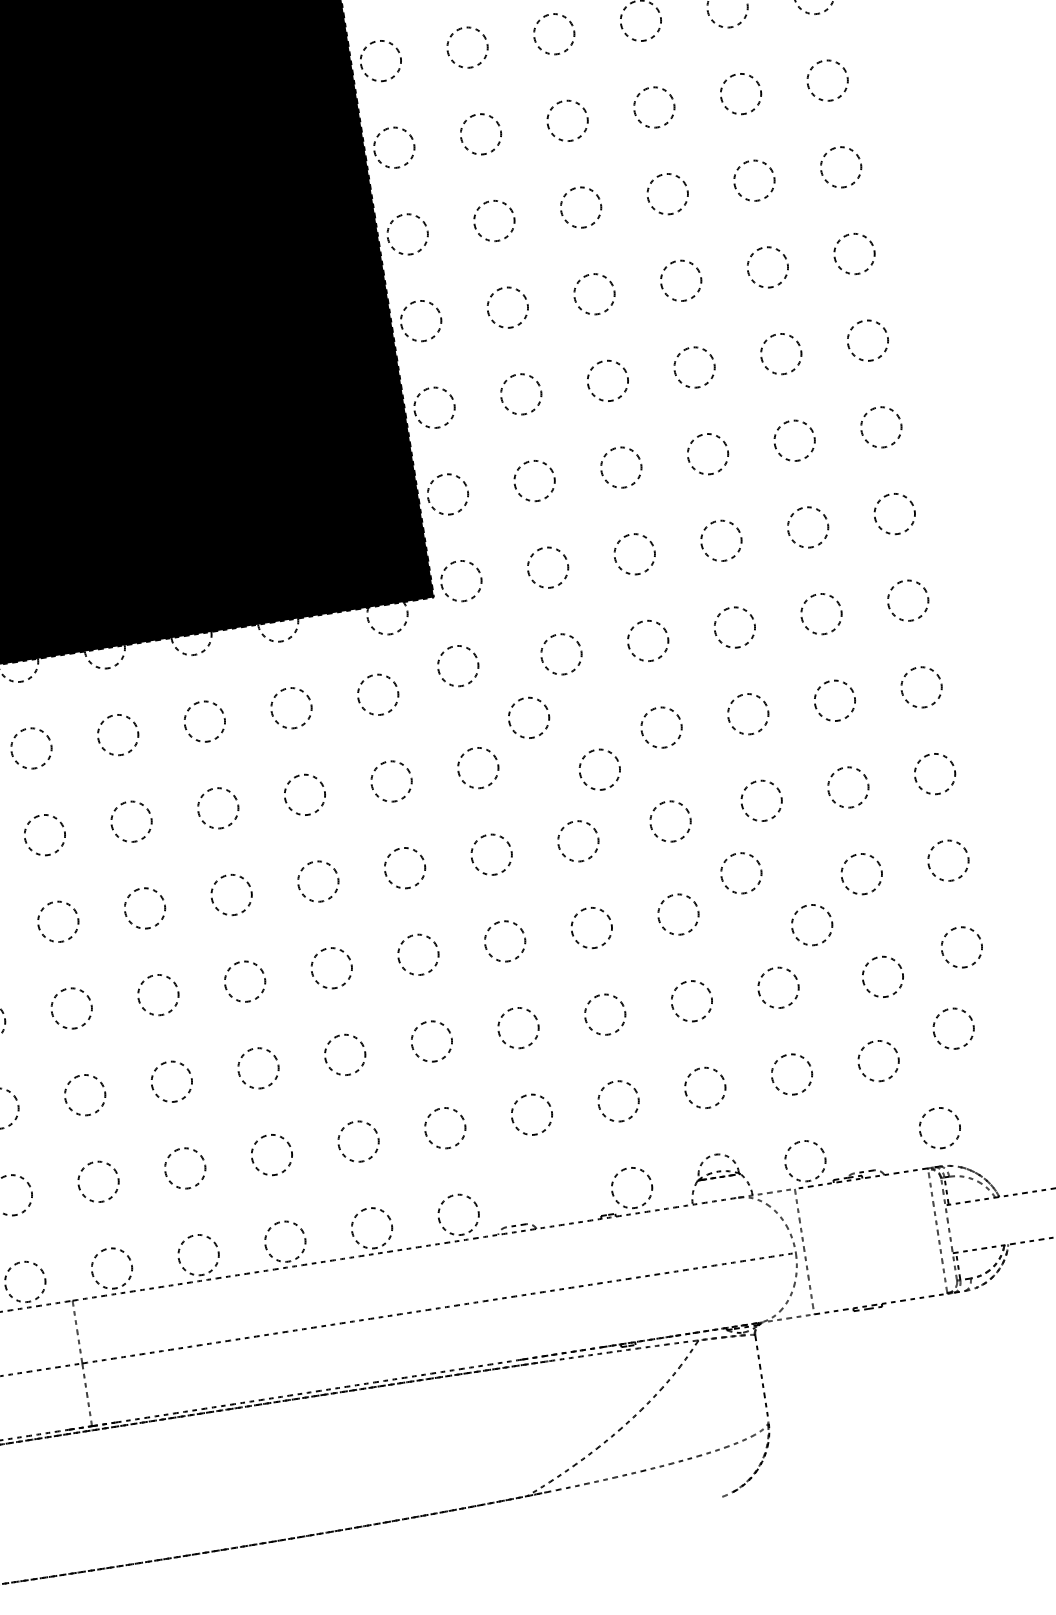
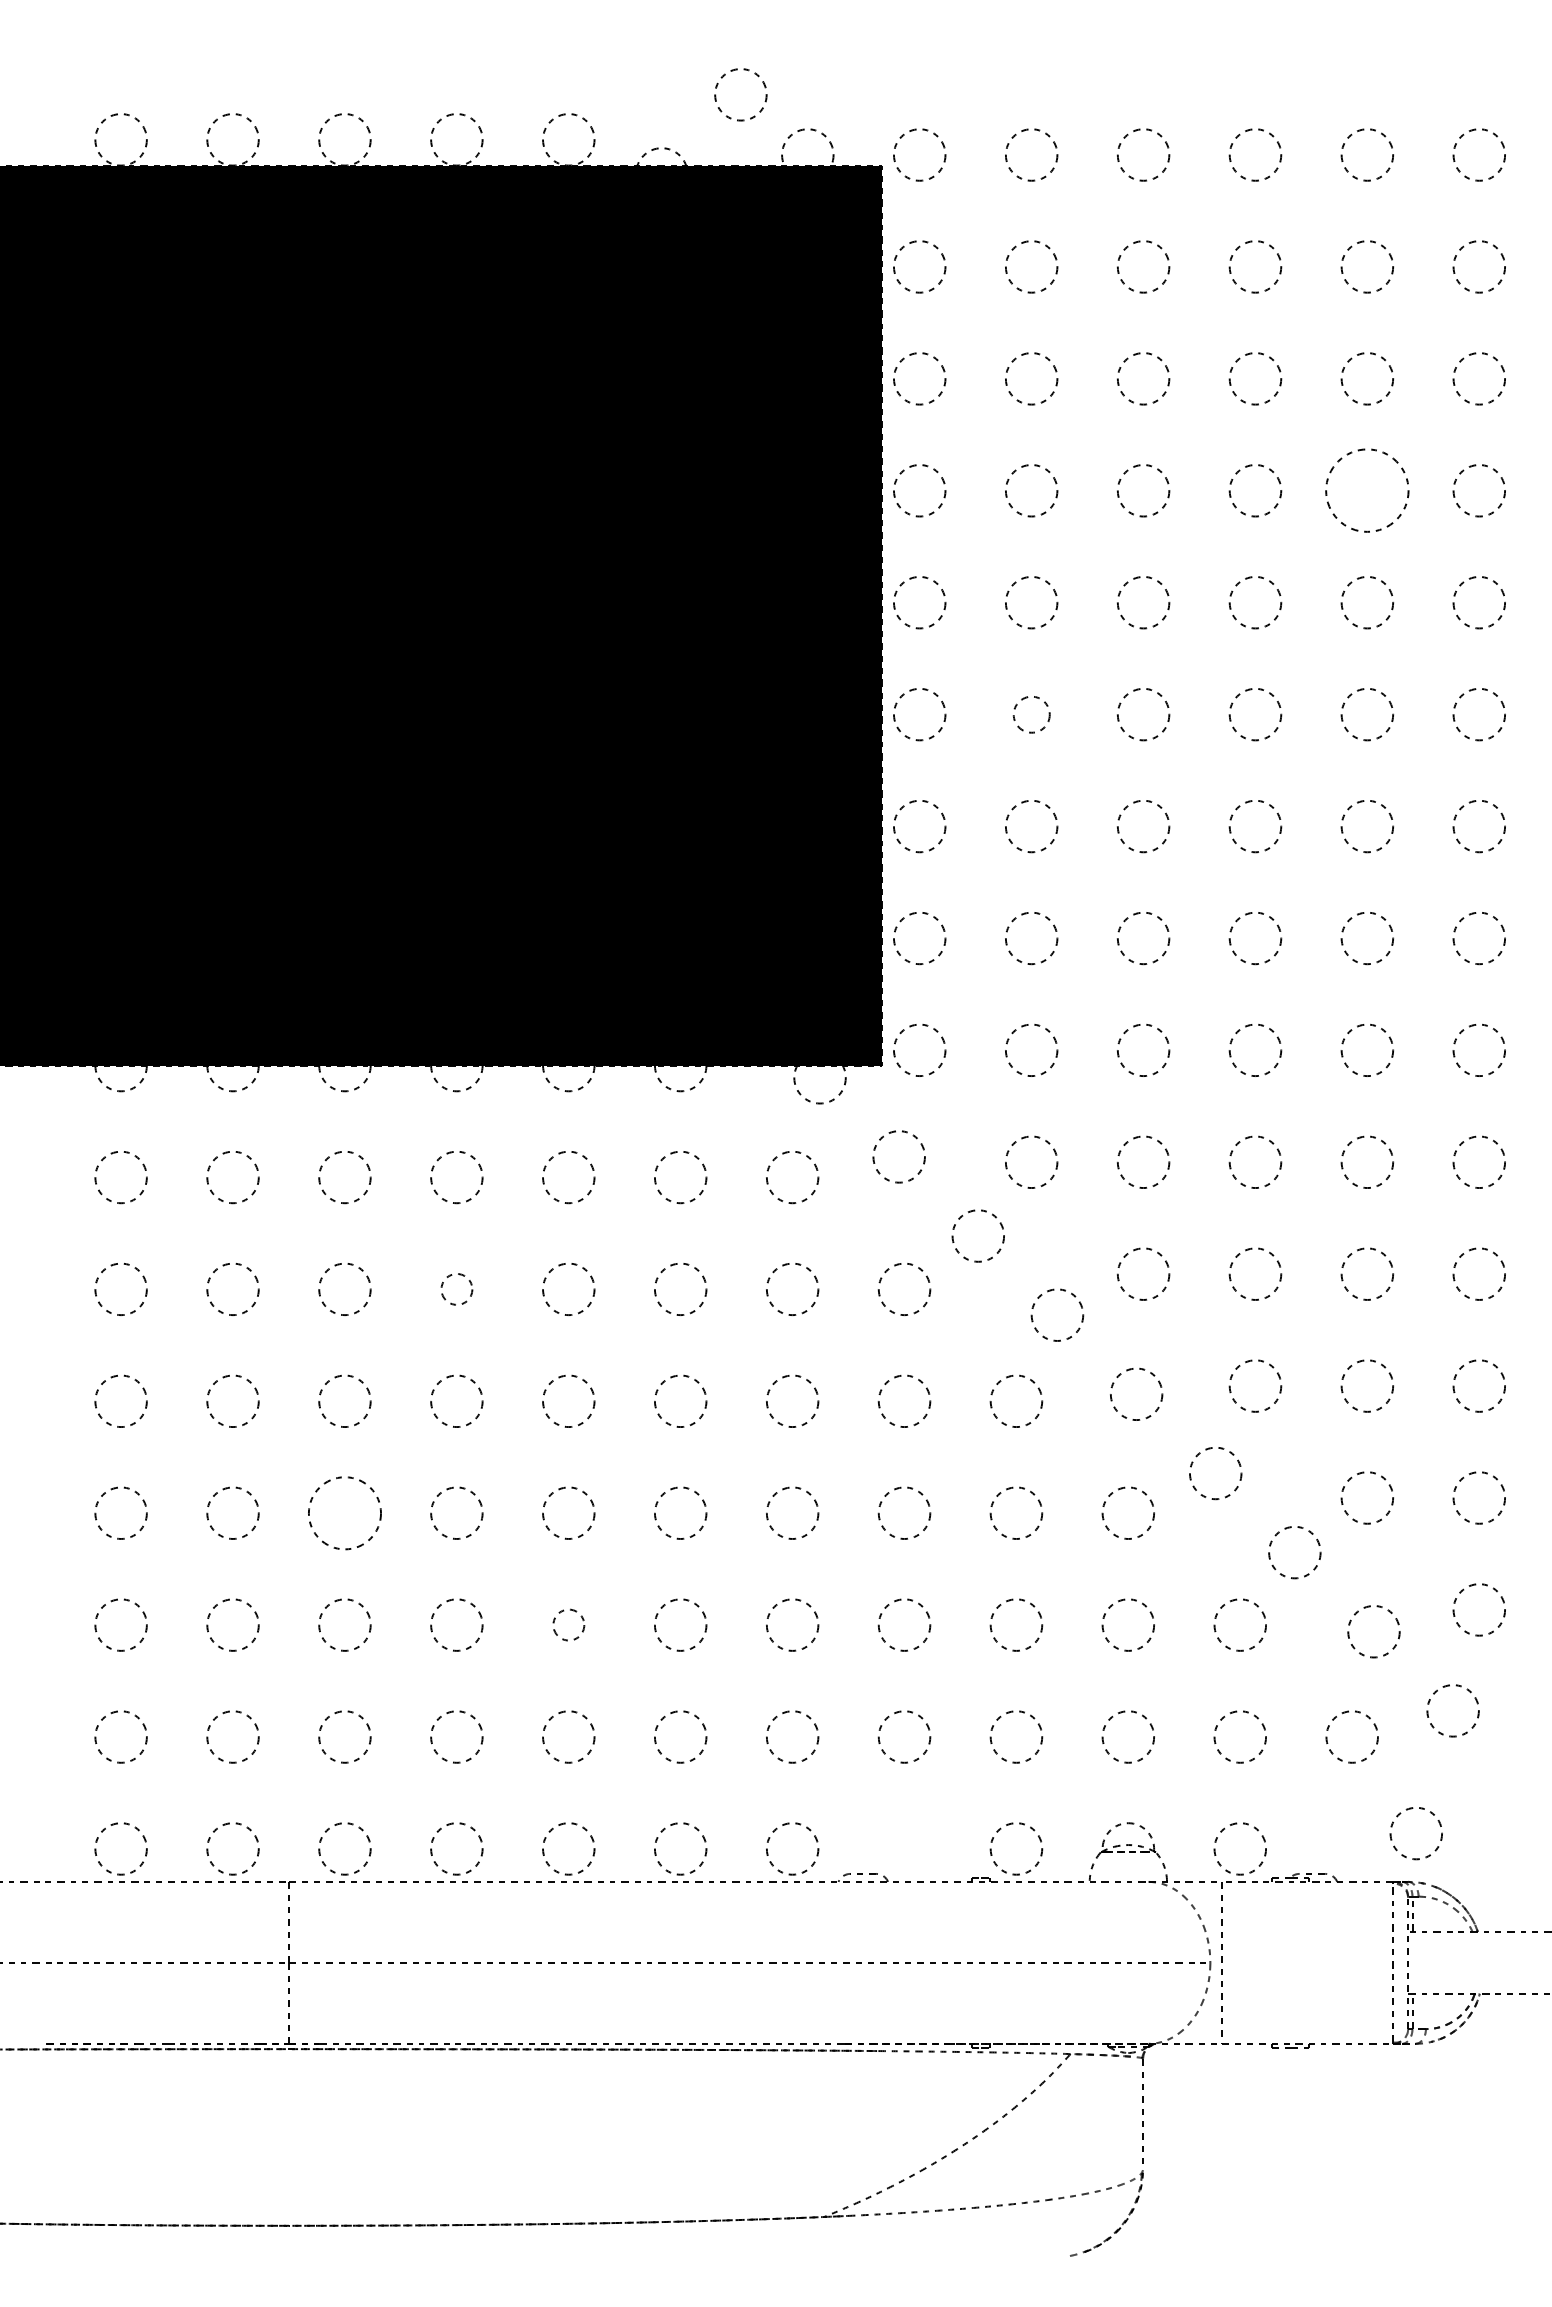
circle: (741, 93) -> (1367, 490), size x1.6
circle: (507, 307) -> (1031, 714), size x0.7
circle: (131, 821) -> (456, 1289), size x0.6
circle: (71, 1008) -> (344, 1512), size x1.4
circle: (258, 1067) -> (568, 1624), size x0.6

